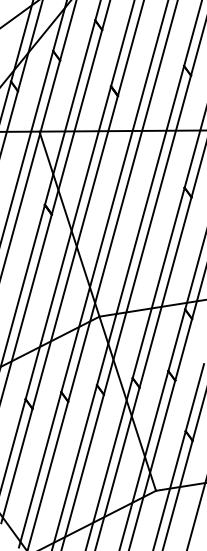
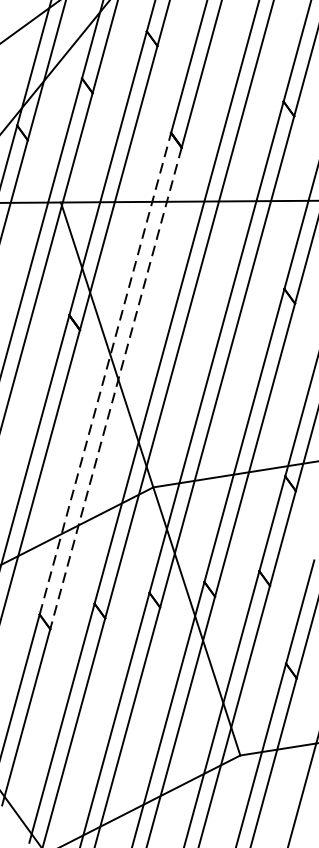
line: (68, 242) -> (105, 373), solid -> dashed
line: (75, 252) -> (116, 388), solid -> dashed

